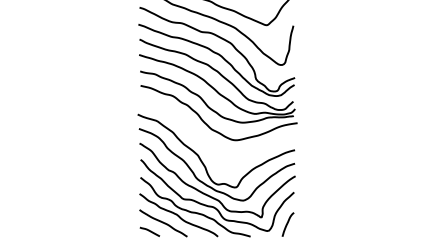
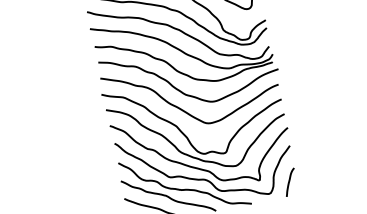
curve: (205, 140) -> (181, 108), added

